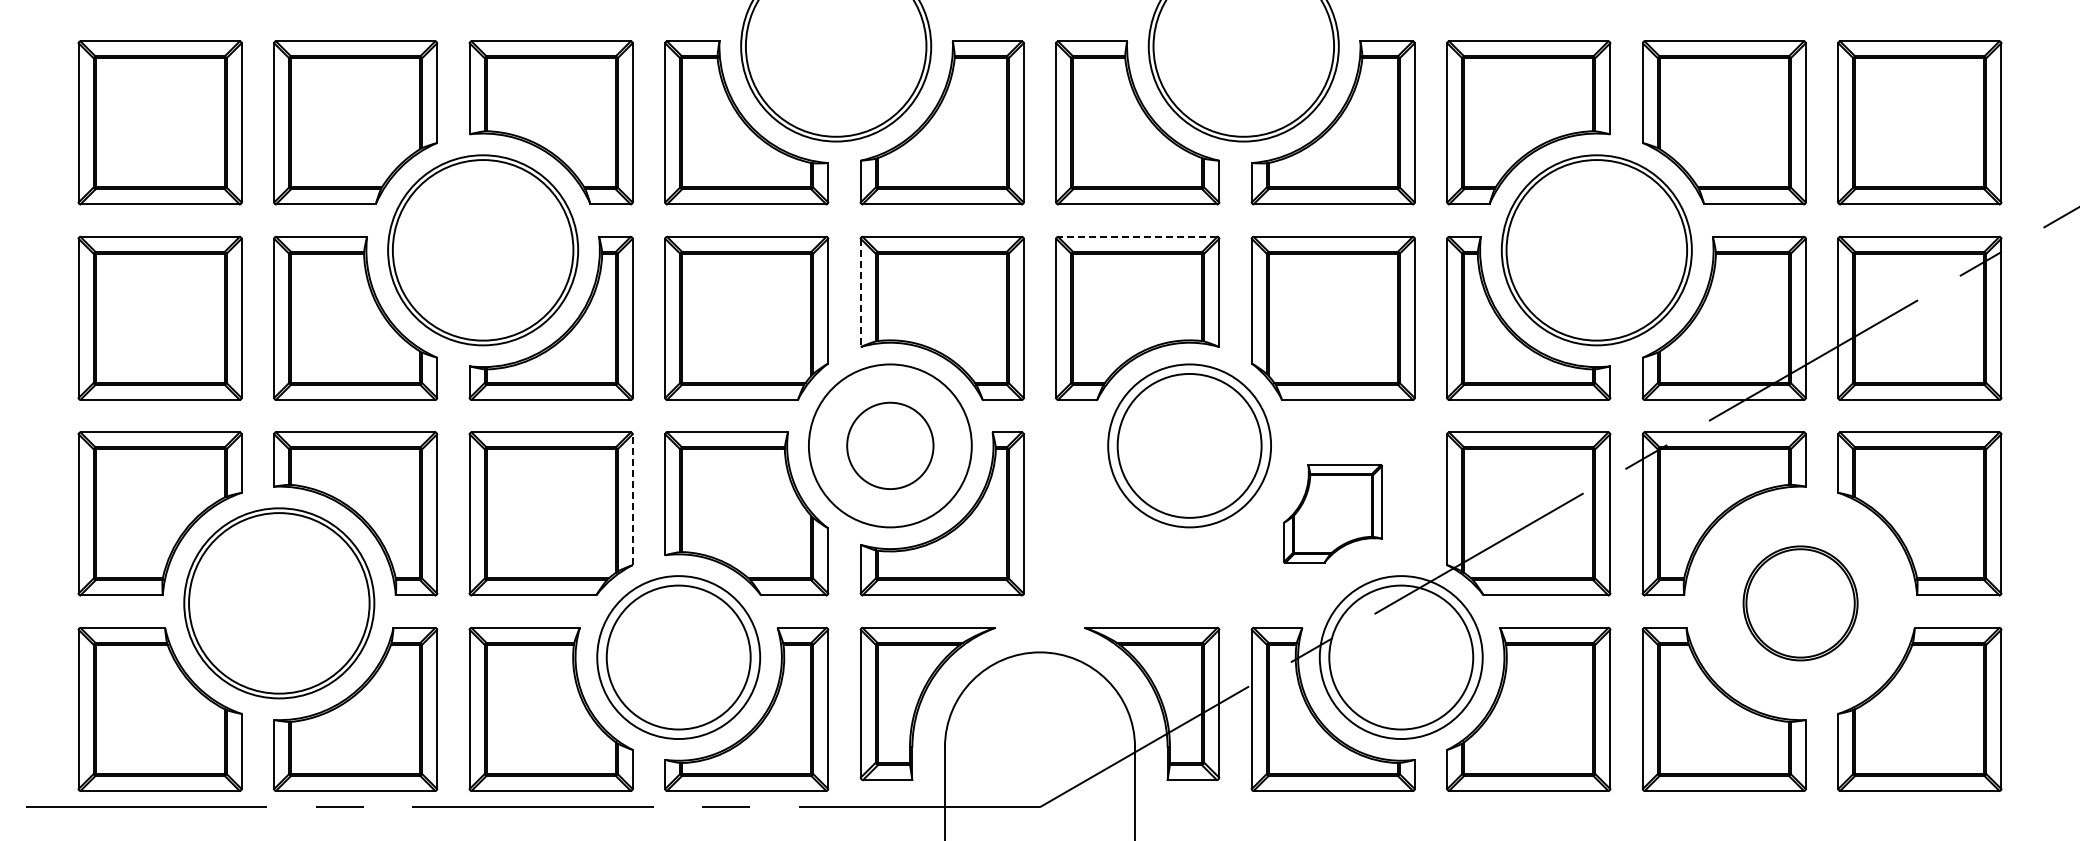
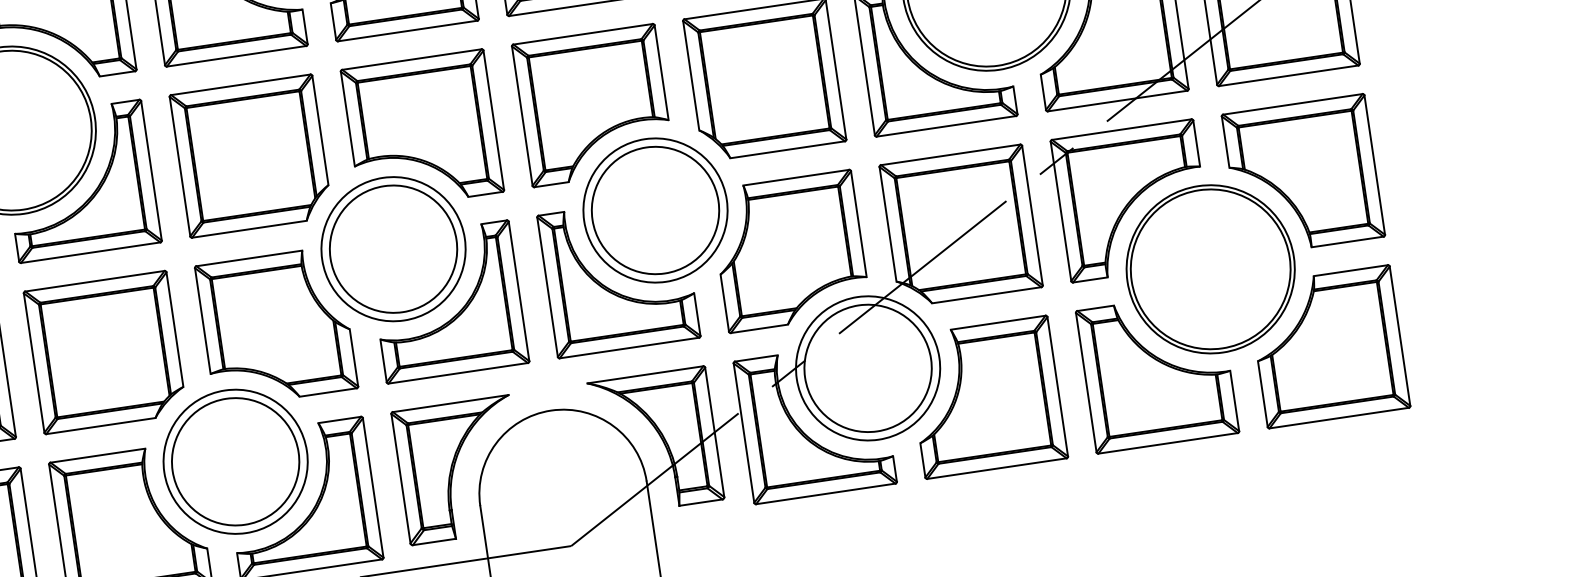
line: (1137, 236) -> (582, 33), dashed -> solid
line: (860, 293) -> (347, 119), dashed -> solid
circle: (890, 445) -> (393, 248), size x1.67
line: (632, 499) -> (174, 329), dashed -> solid
part: (1332, 513) -> (789, 251), size x1.67
part: (1128, 527) -> (612, 289), added
part: (1800, 603) -> (1210, 269), size x1.67

